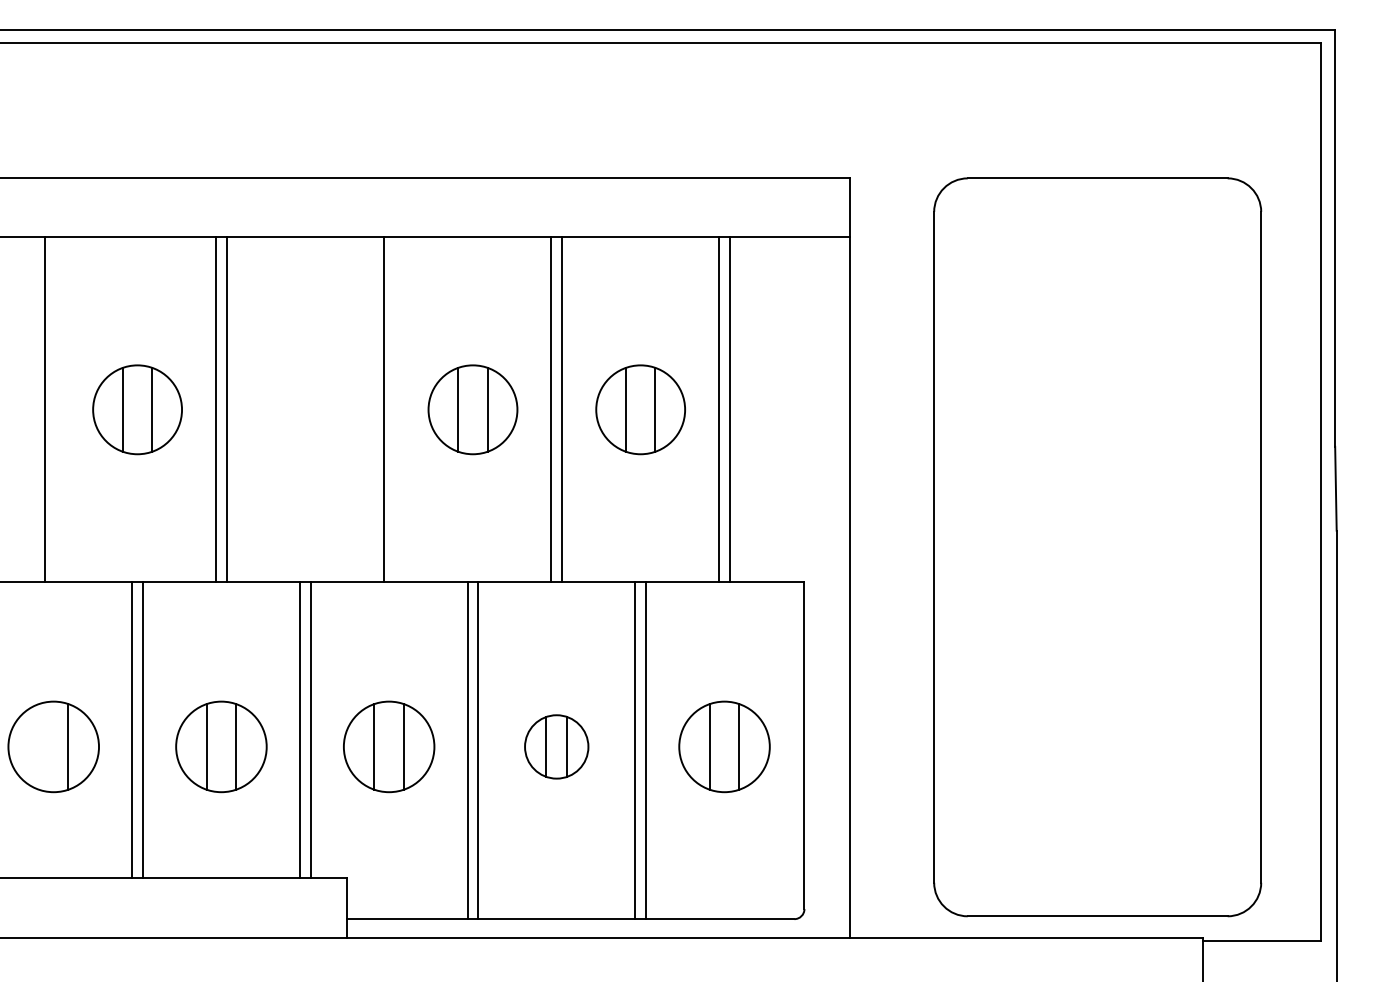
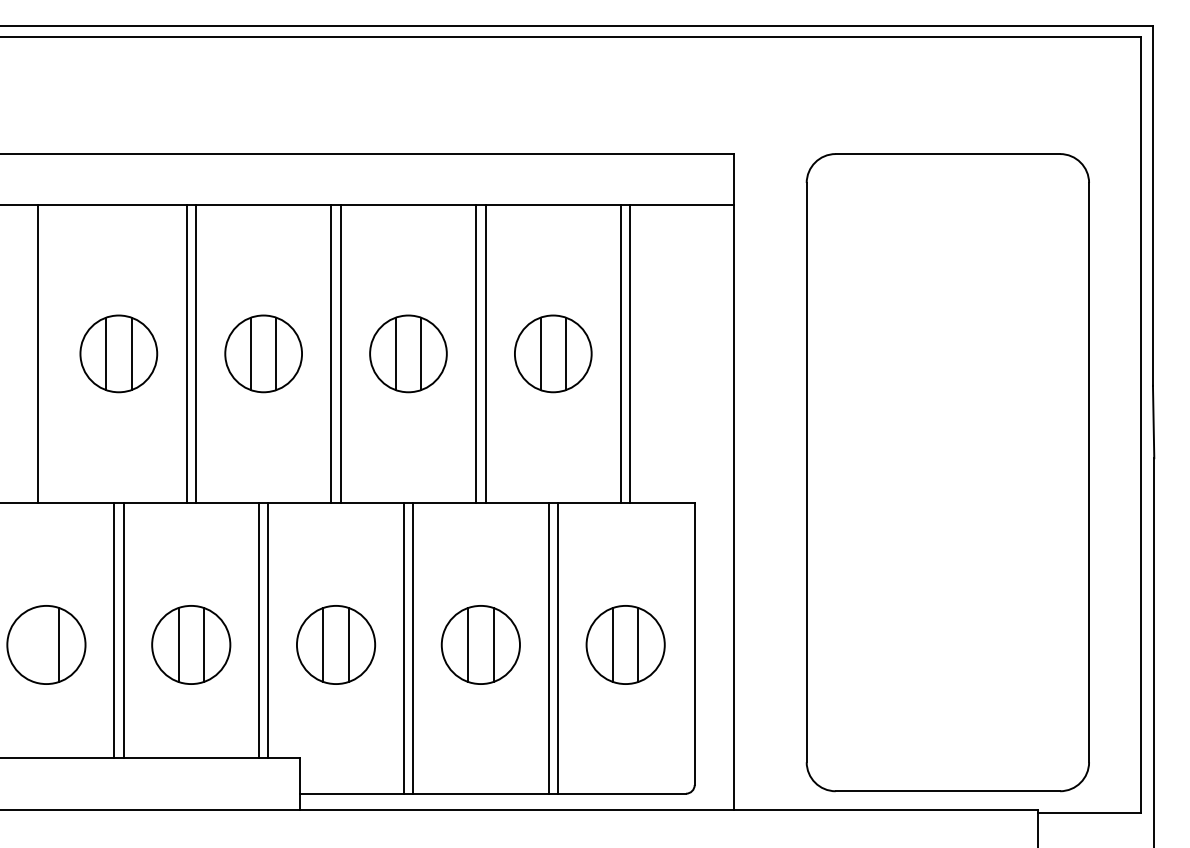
part: (305, 409) -> (263, 353), added
line: (394, 409) -> (340, 353), added
part: (556, 746) -> (480, 644), size x1.43

